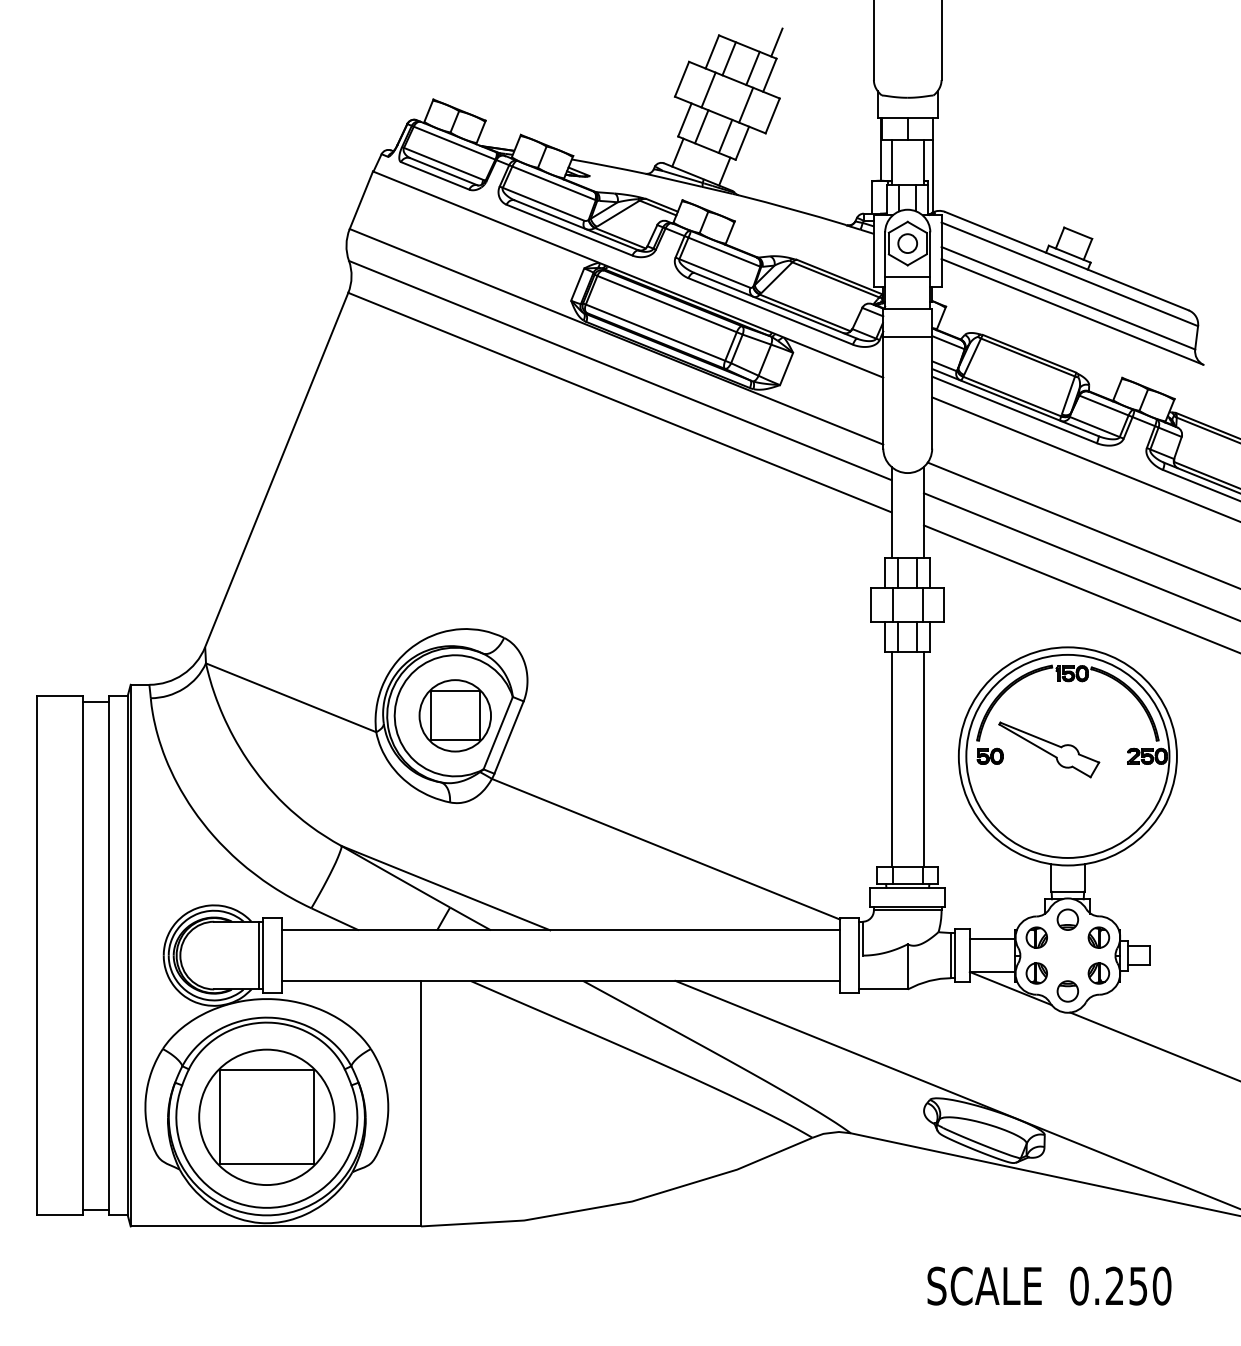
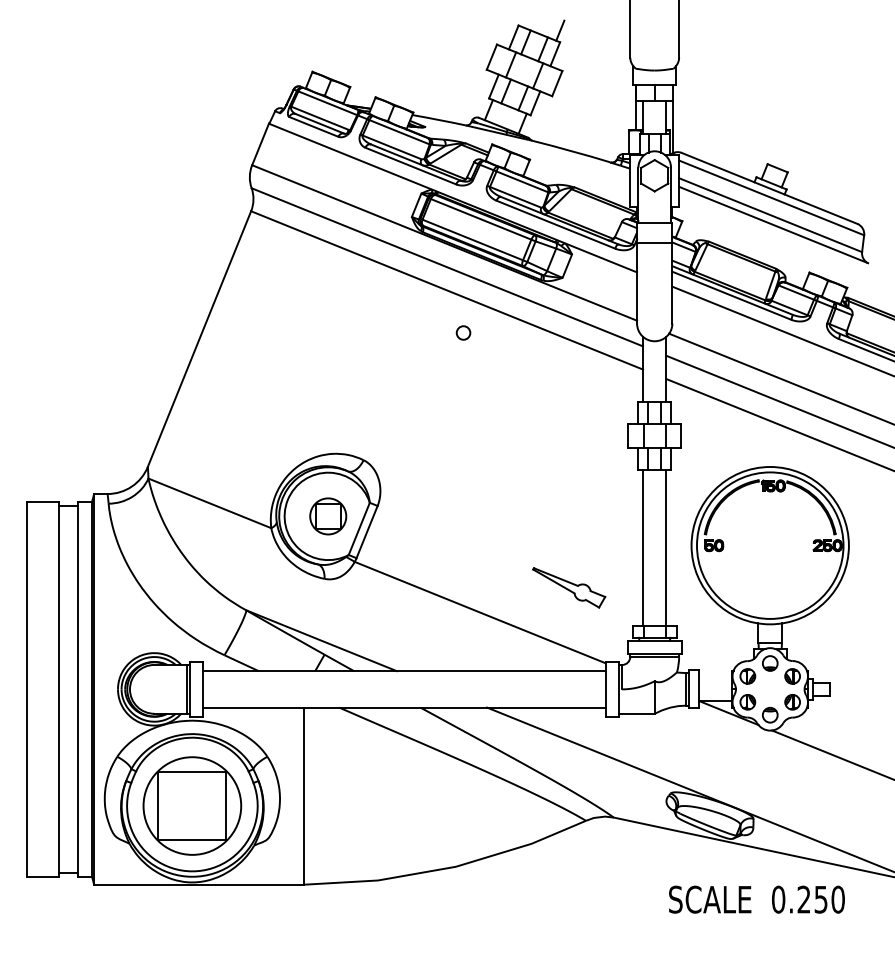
circle: (907, 243) -> (463, 332), moved
line: (907, 277) -> (654, 200), removed
part: (454, 715) -> (327, 516), size x0.7
part: (1049, 749) -> (569, 587), moved
line: (991, 939) -> (715, 677), removed
text: (1049, 1285) -> (756, 899), moved

